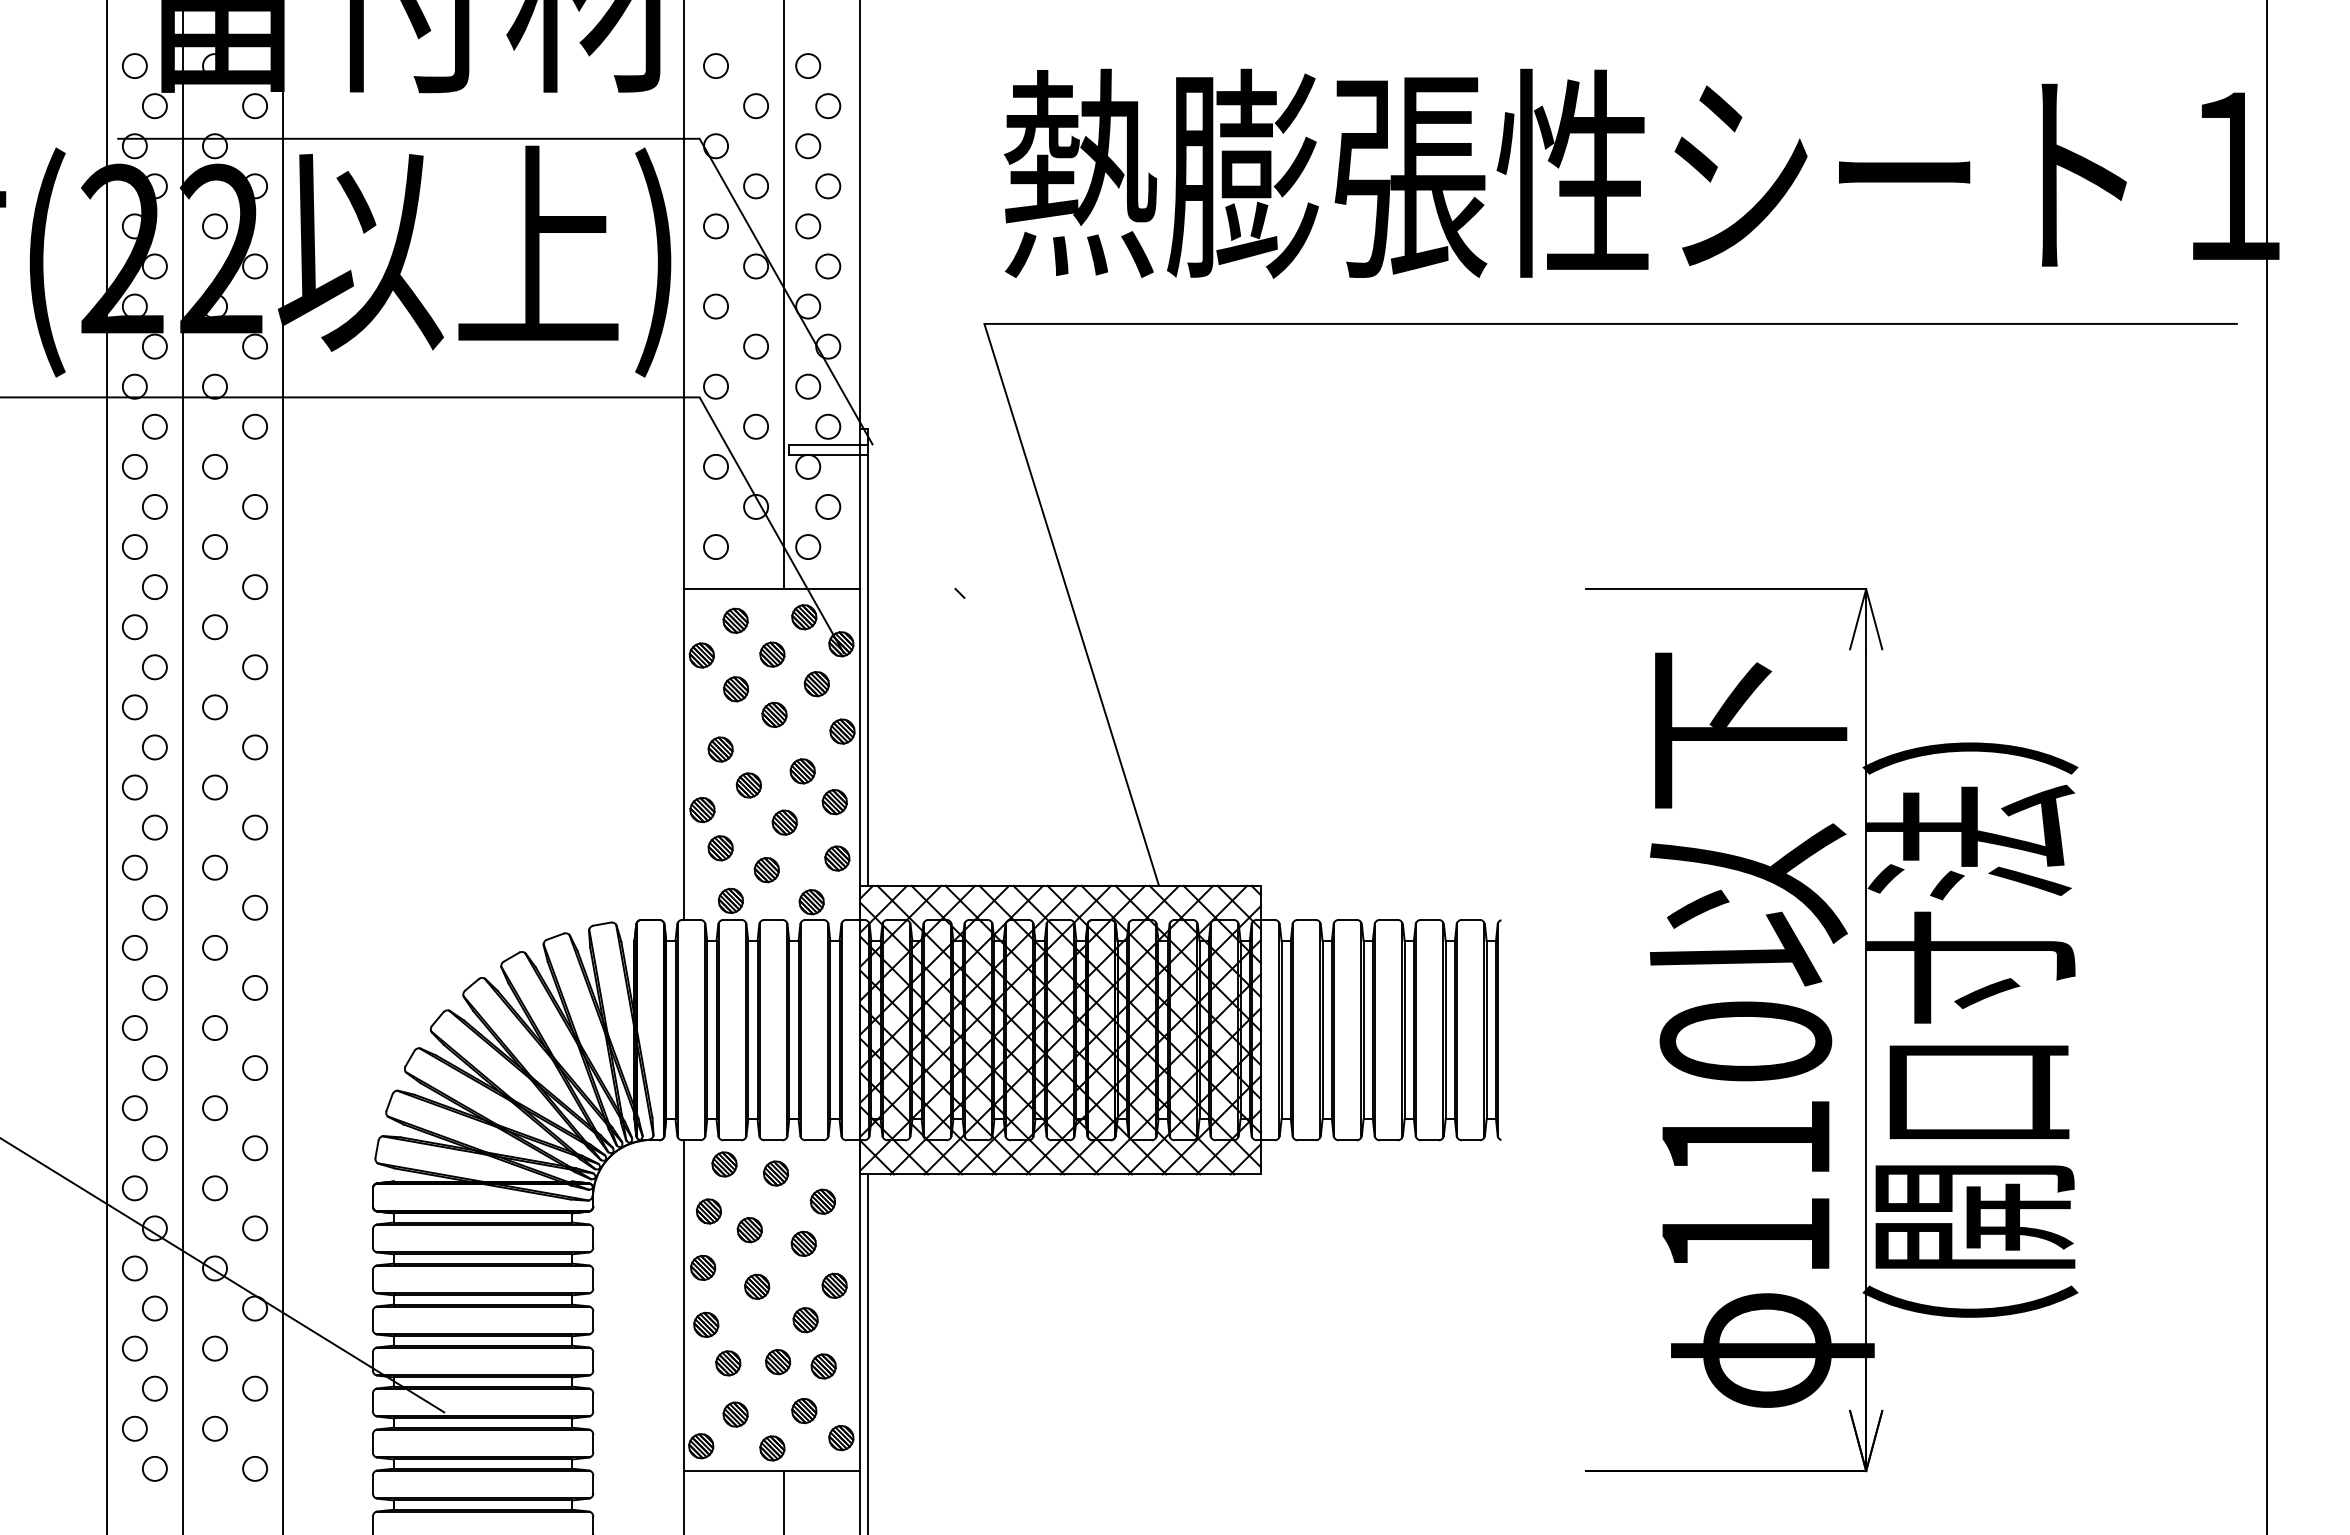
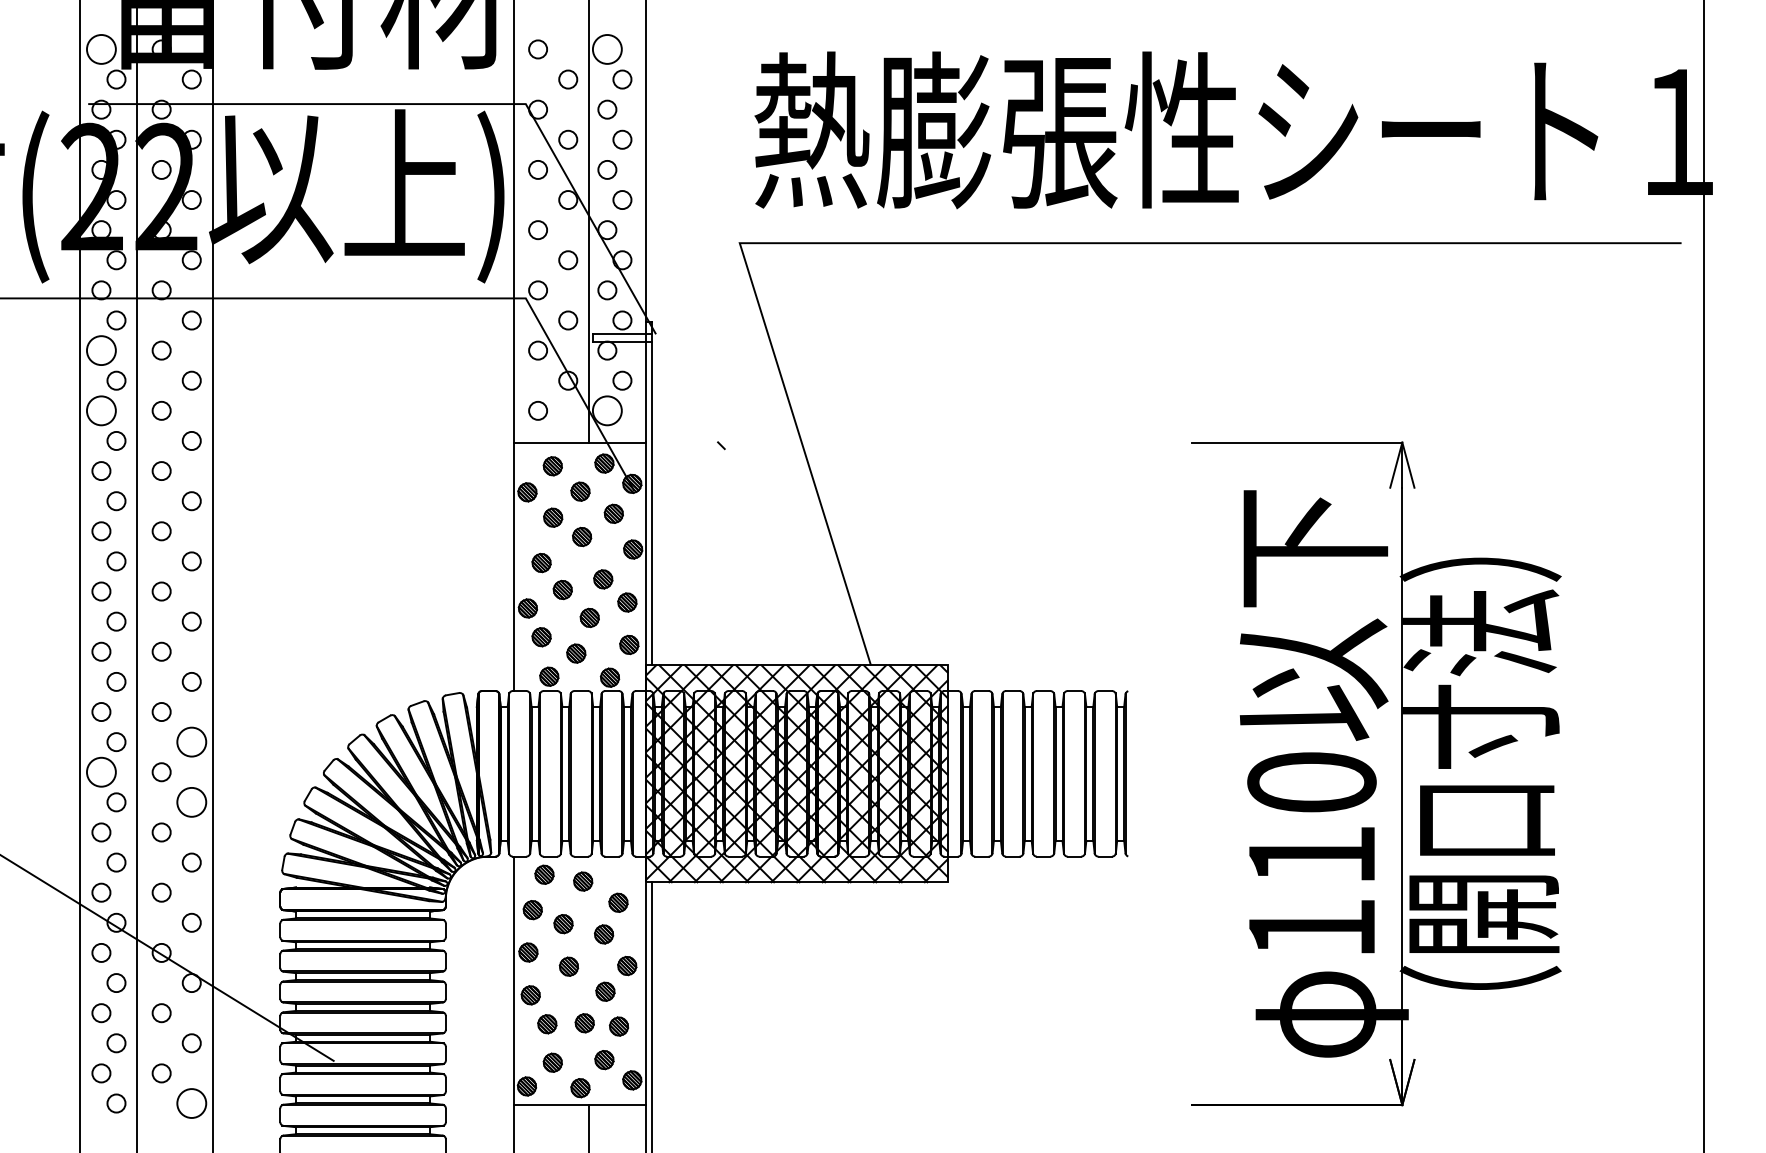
circle: (134, 66) -> (101, 49), size x1.6
circle: (808, 66) -> (607, 49), size x1.6
circle: (134, 466) -> (101, 350), size x1.6
circle: (134, 547) -> (101, 411), size x1.6
circle: (808, 547) -> (607, 411), size x1.6
circle: (255, 987) -> (192, 741), size x1.6
circle: (134, 1027) -> (101, 771), size x1.6
circle: (255, 1068) -> (192, 802), size x1.6
circle: (255, 1468) -> (192, 1103), size x1.6

